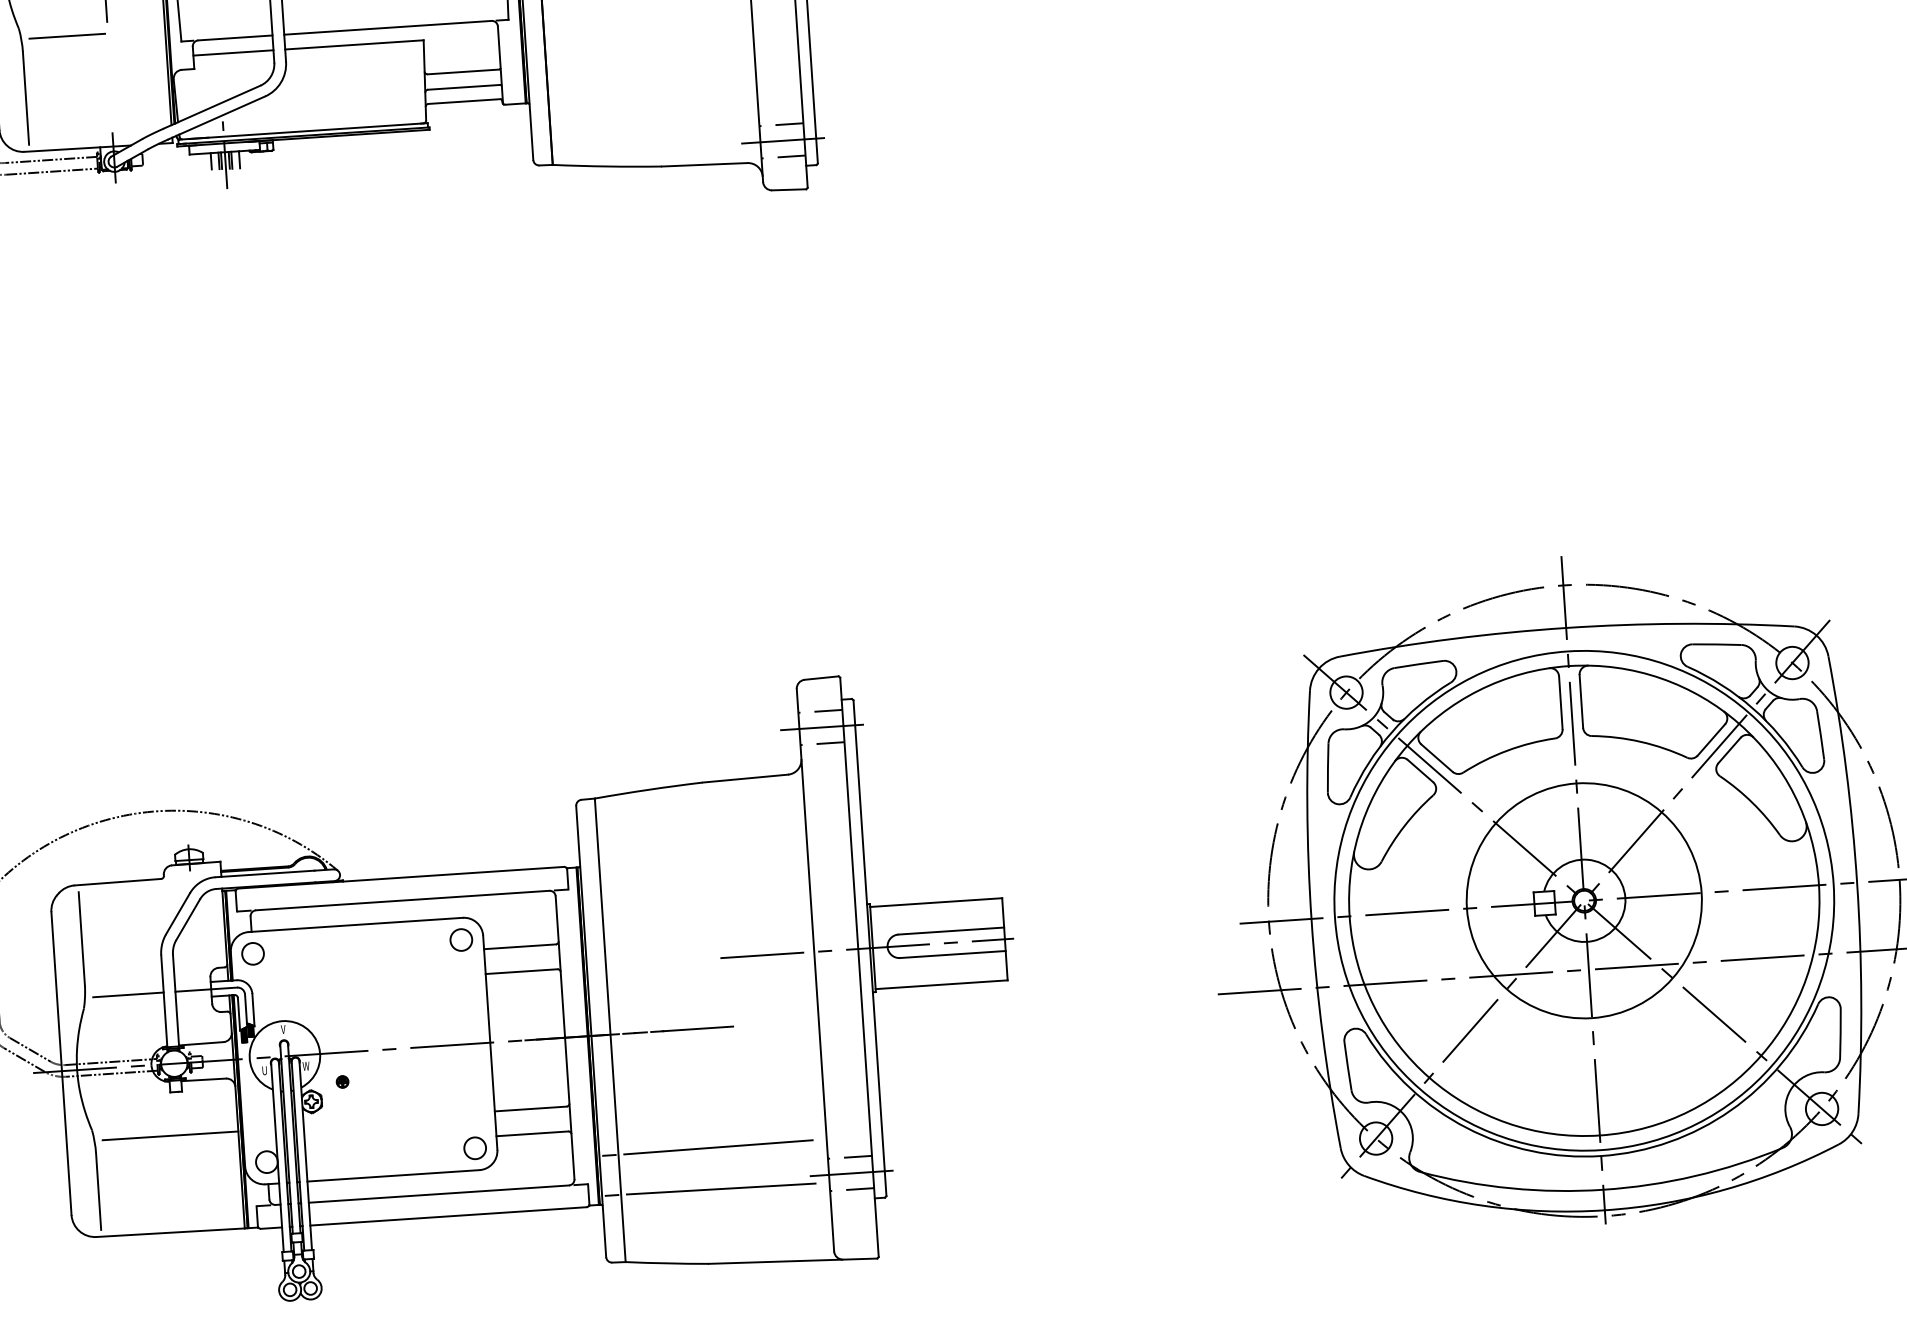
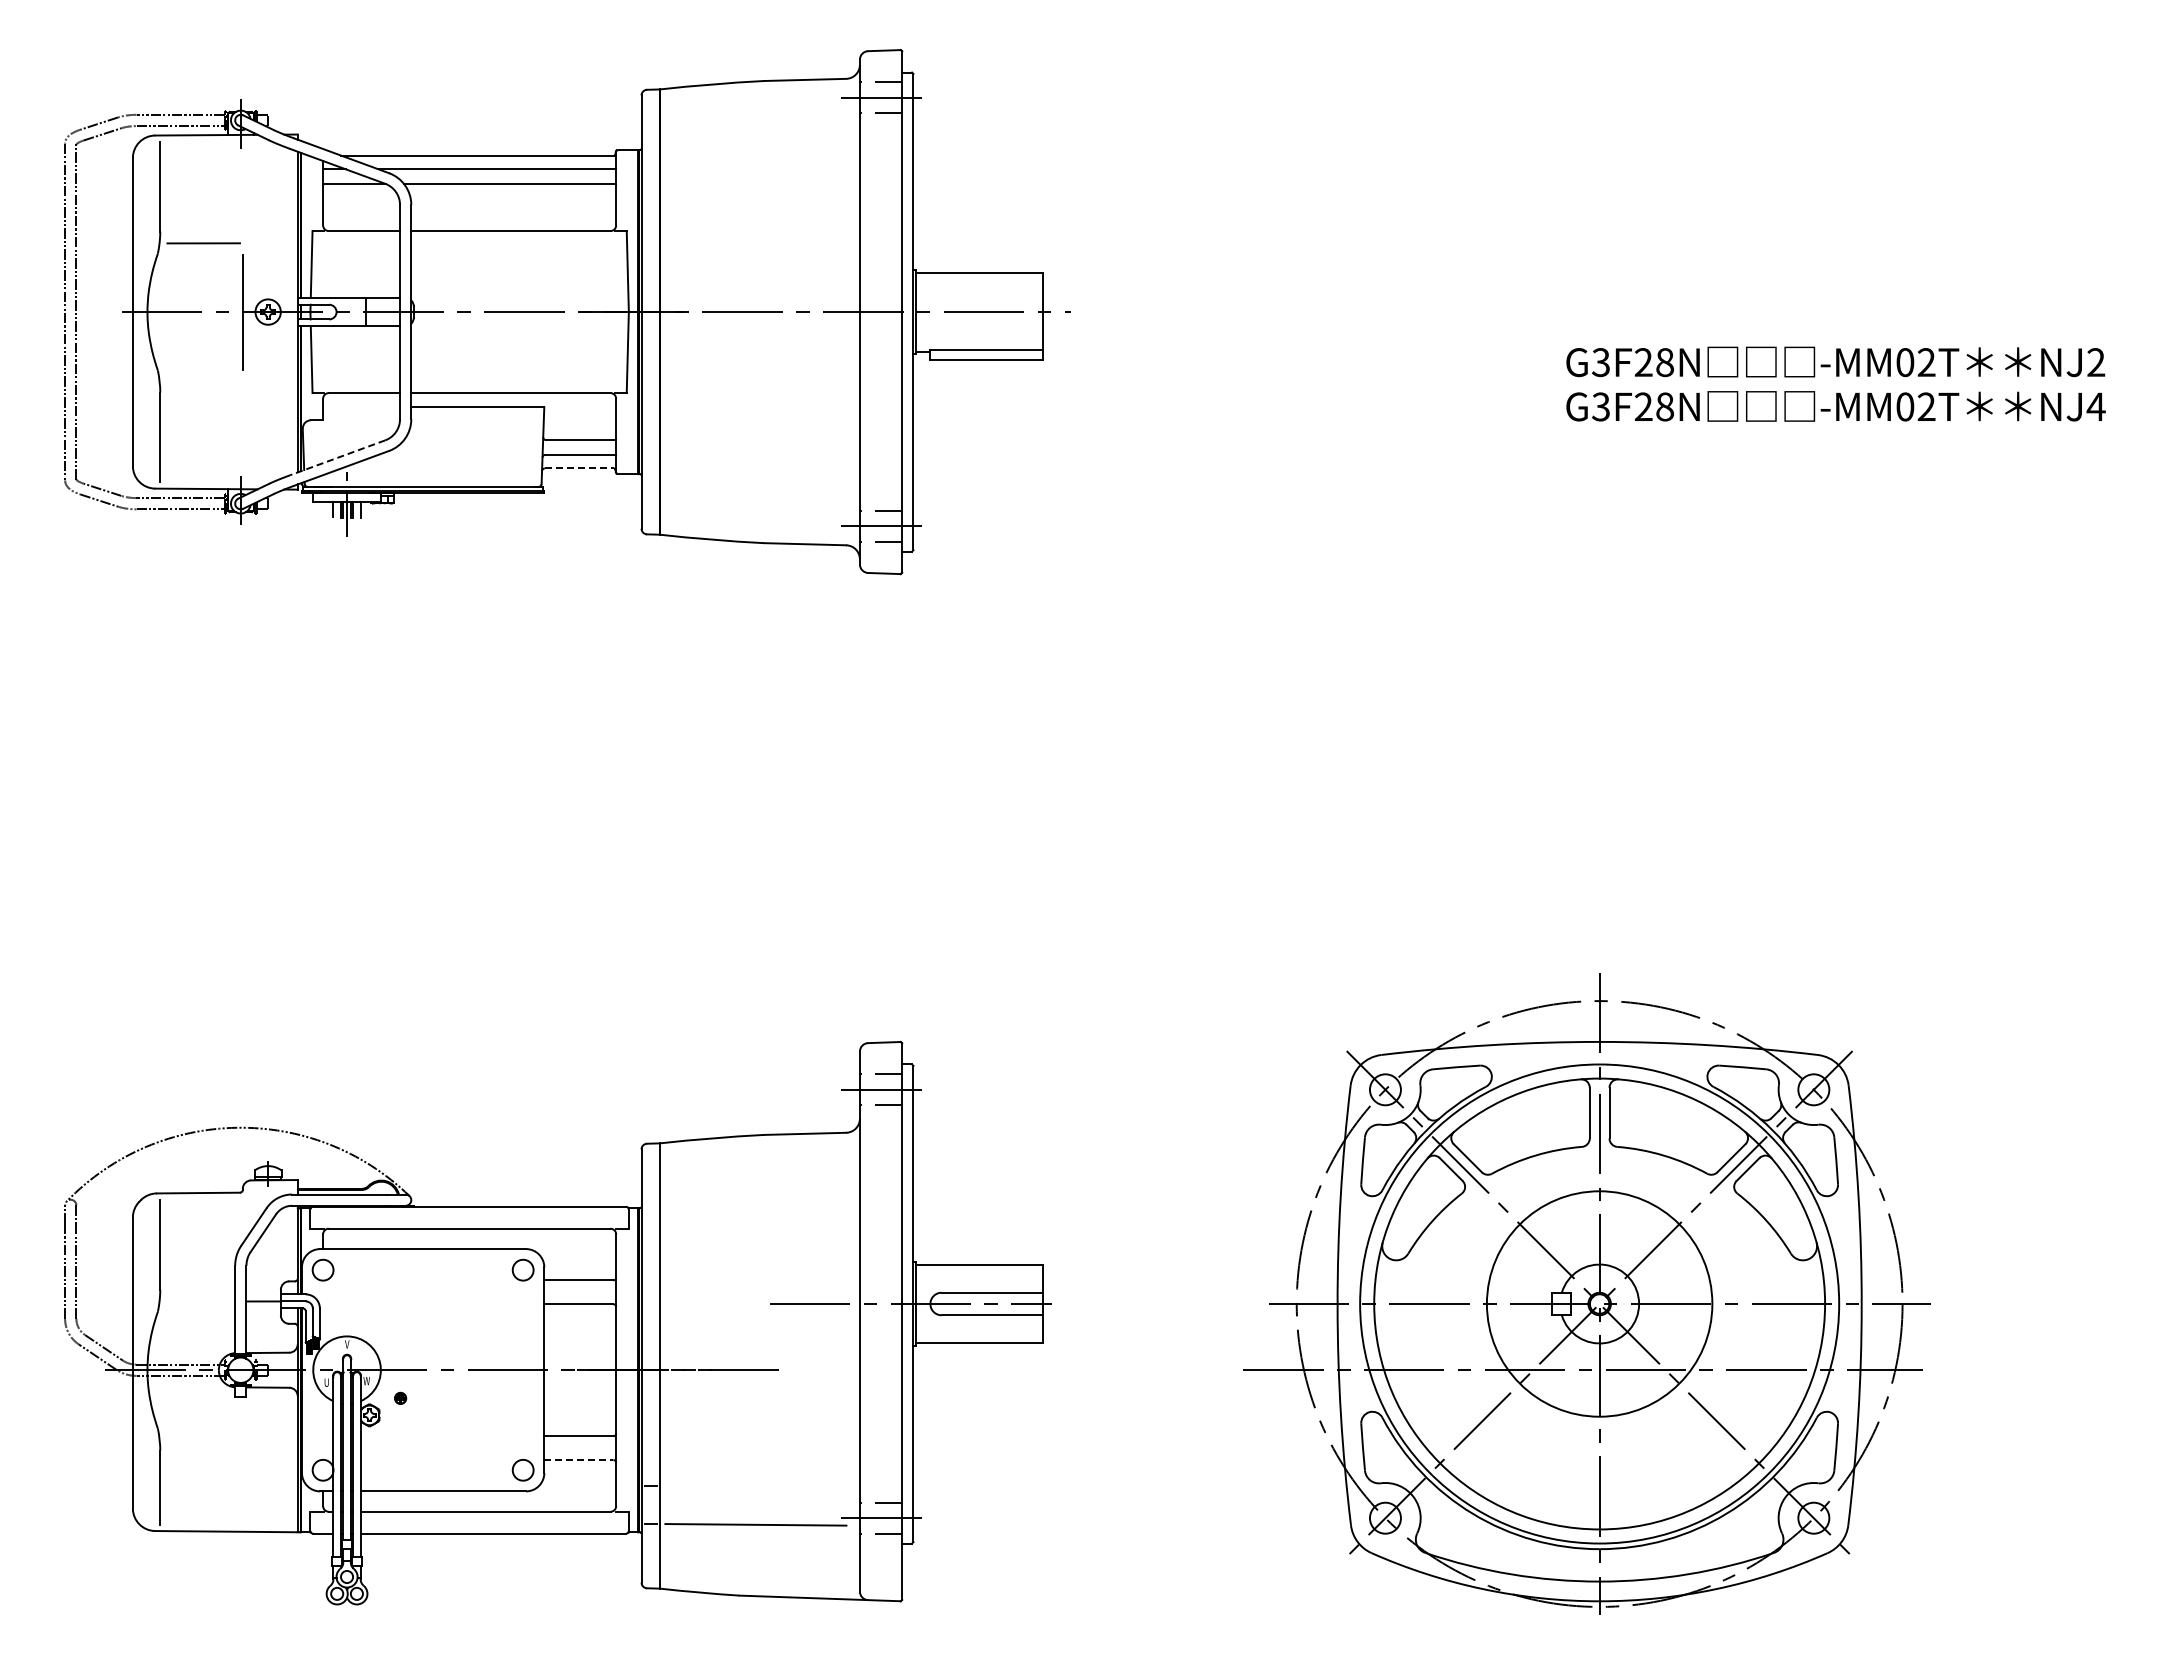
line: (67, 35) -> (203, 380), removed
line: (233, 53) -> (361, 407), removed
line: (464, 101) -> (579, 468), solid -> dashed
line: (211, 106) -> (337, 457), solid -> dashed
line: (128, 994) -> (201, 1301), removed
line: (532, 1134) -> (578, 1460), solid -> dashed
line: (170, 1135) -> (232, 1438), removed
line: (718, 1147) -> (755, 1484), removed

